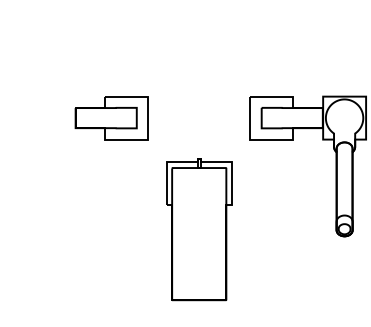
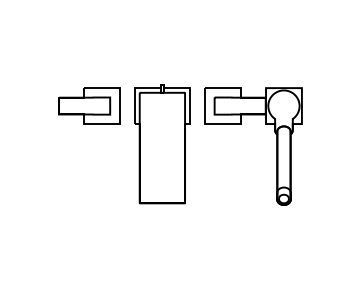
part: (199, 229) -> (162, 144), moved

